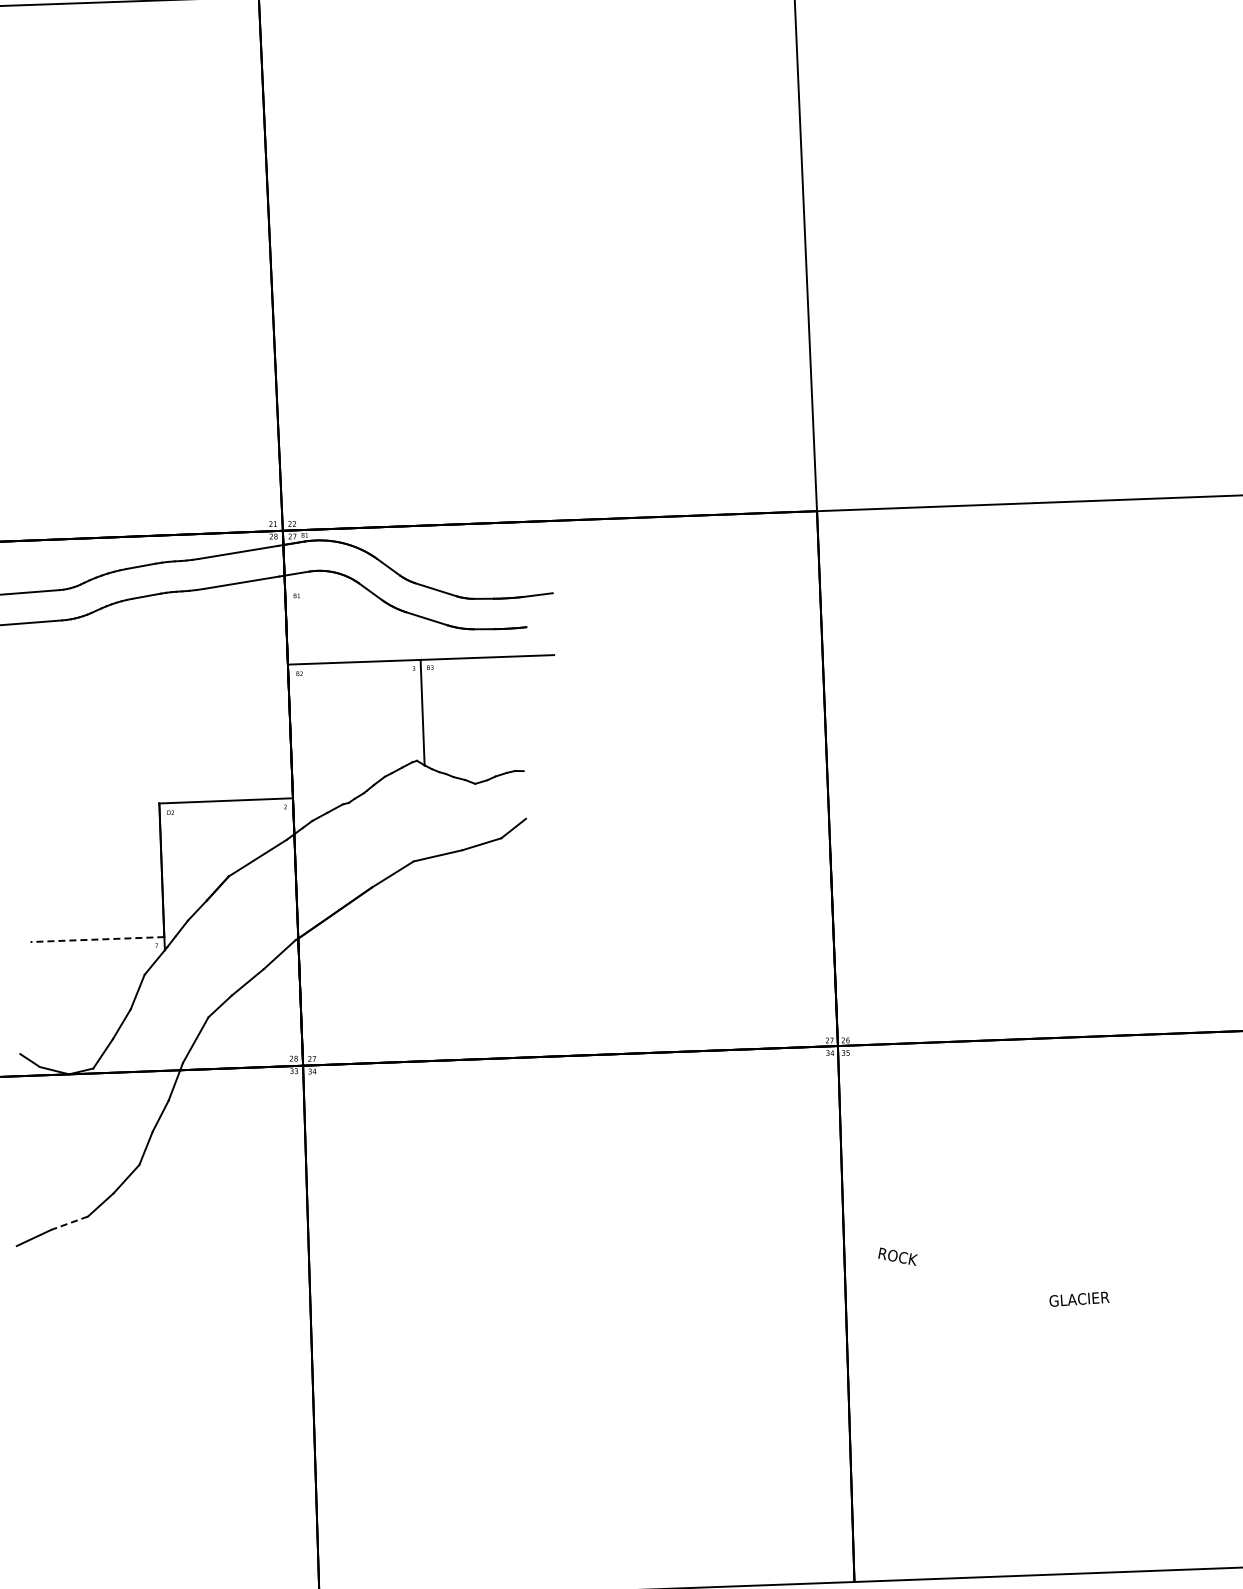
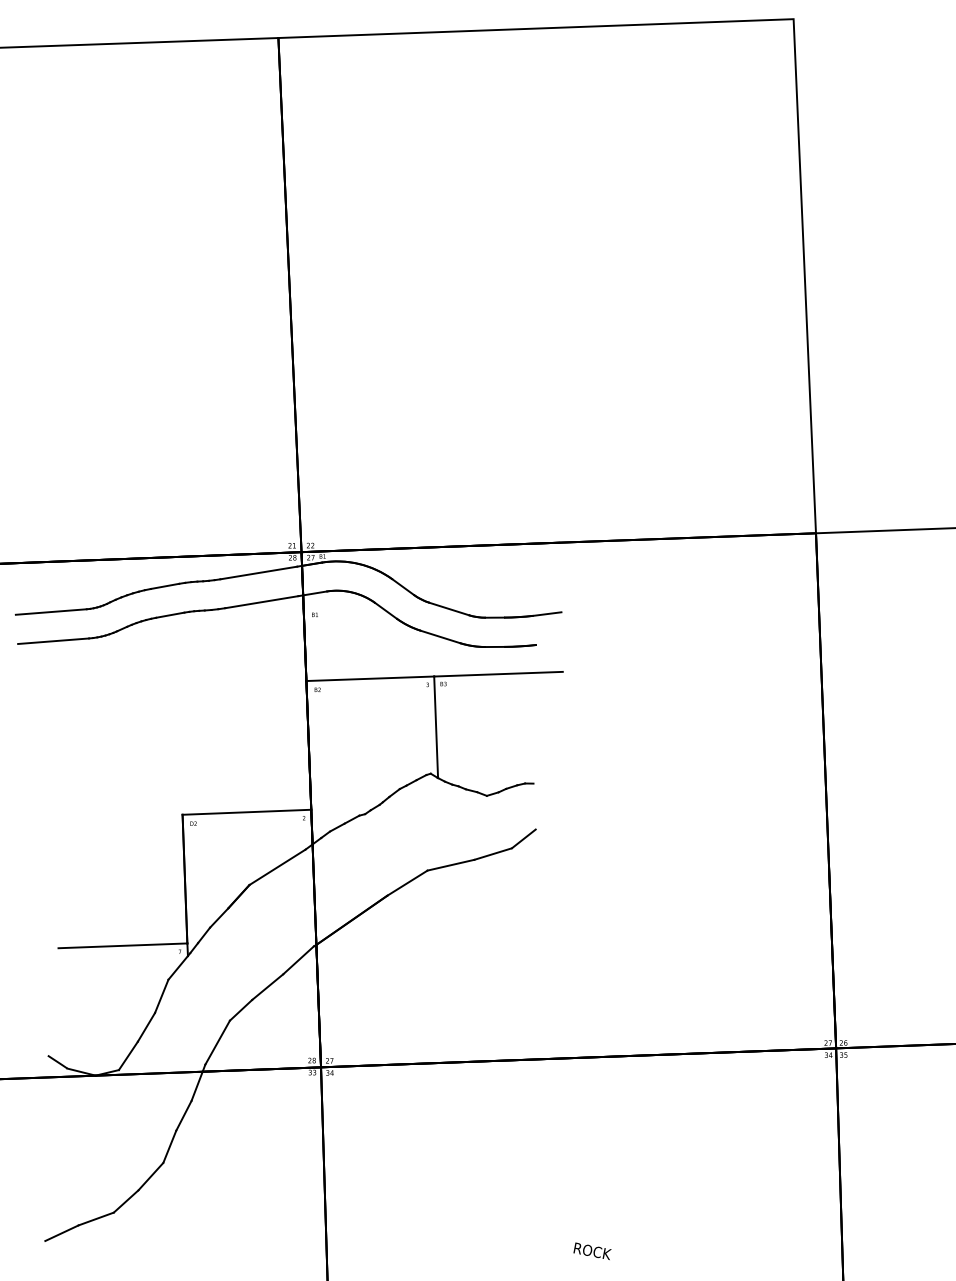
line: (97, 939) -> (123, 945), dashed -> solid
line: (69, 1223) -> (96, 1219), dashed -> solid
text: (897, 1256) -> (592, 1251), moved

